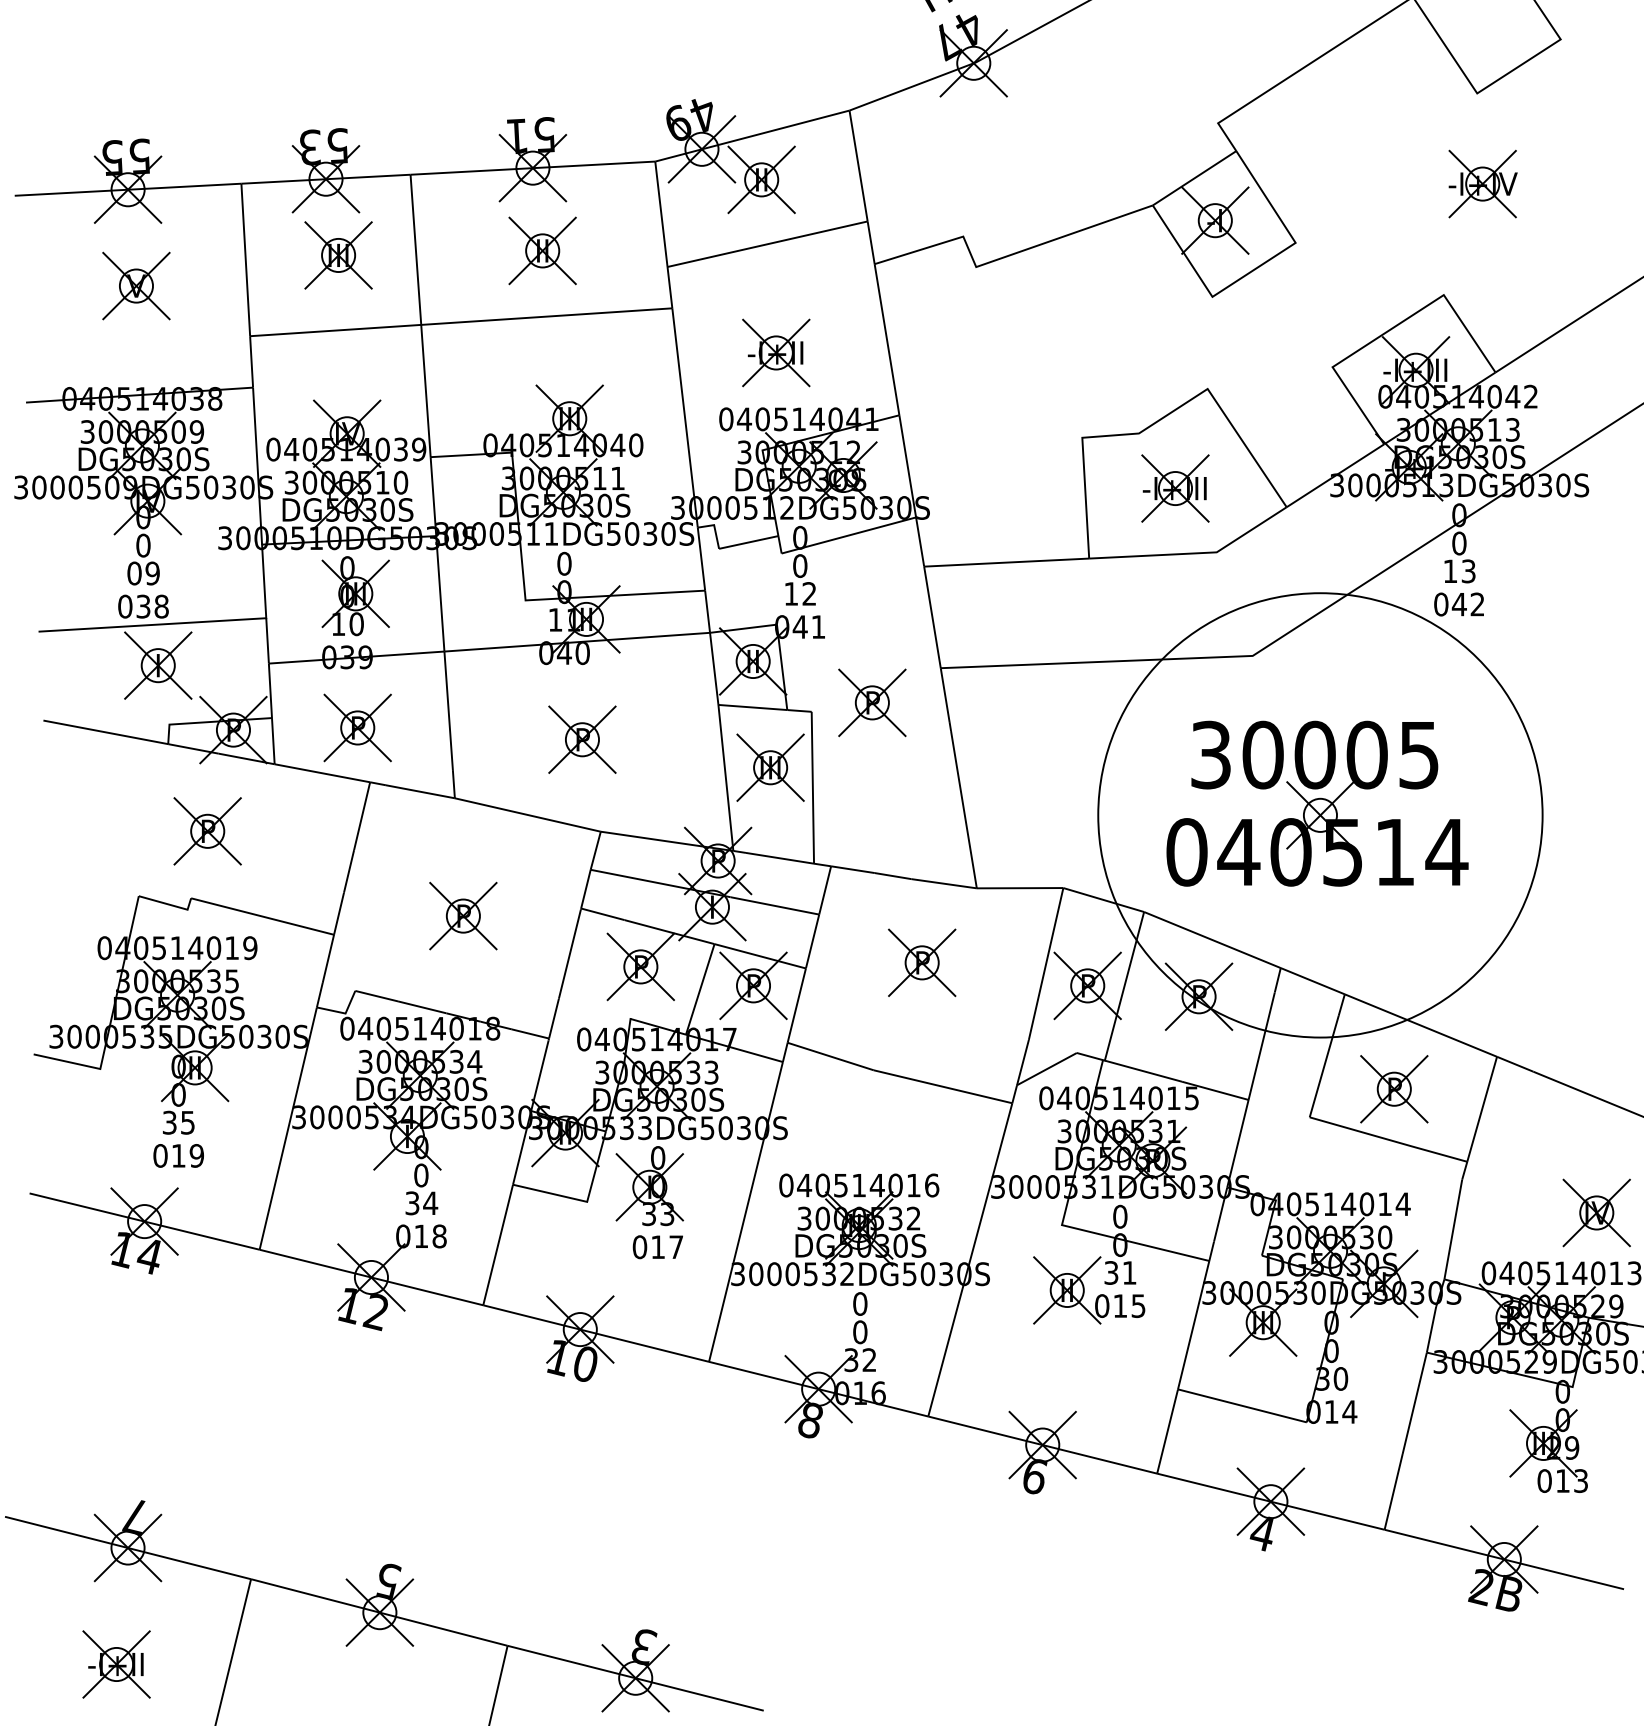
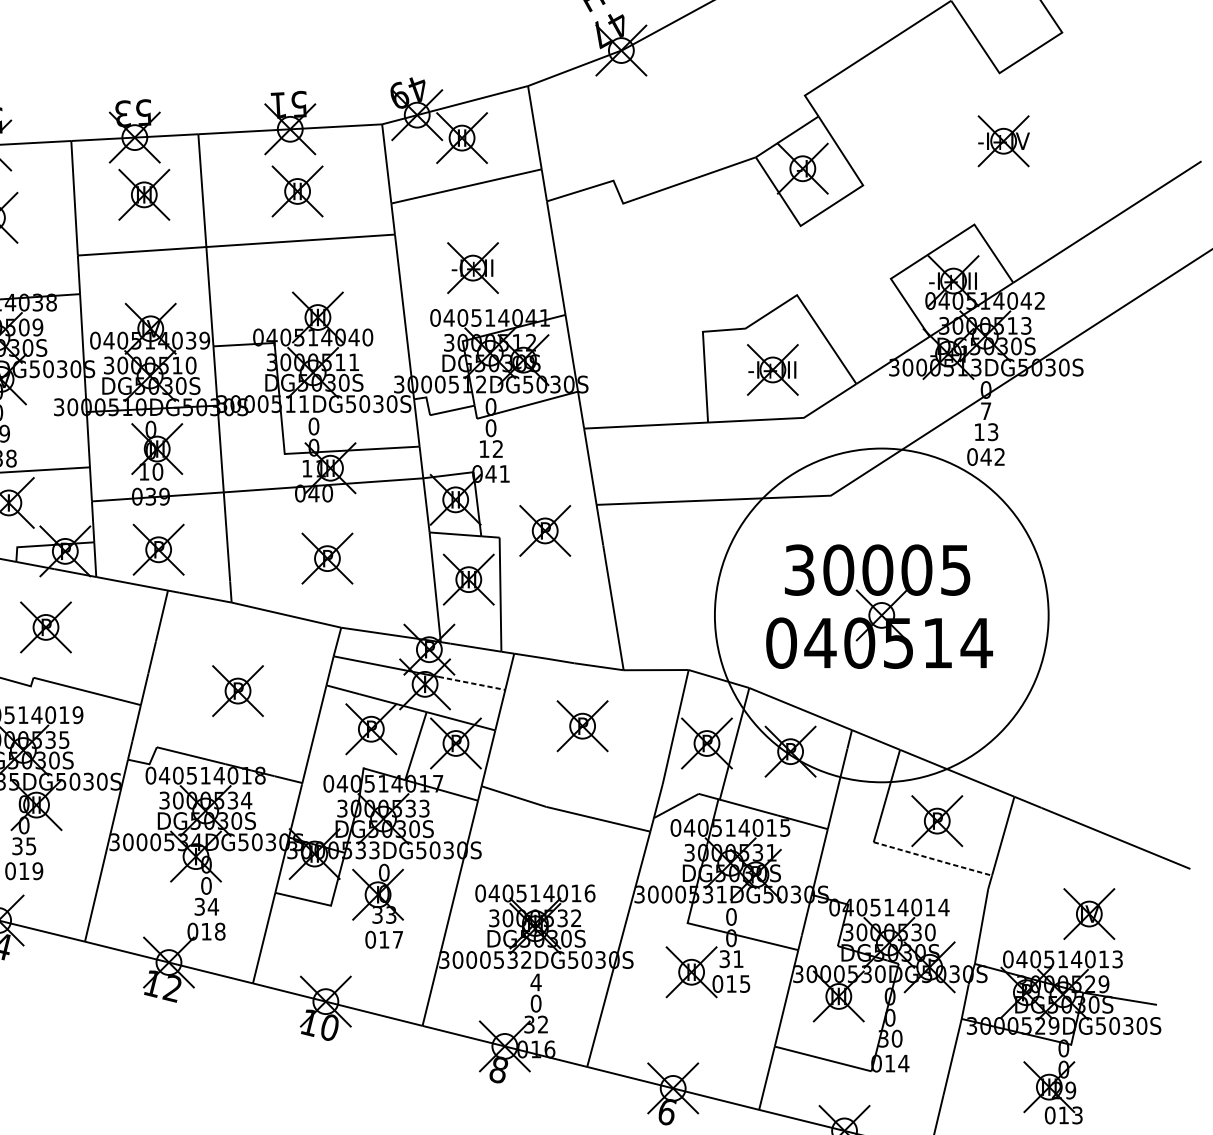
text: (1459, 543) -> (986, 411), 0 -> 7
line: (775, 906) -> (472, 683), solid -> dashed
line: (1389, 1139) -> (933, 858), solid -> dashed
text: (859, 1303) -> (535, 982), 0 -> 4

